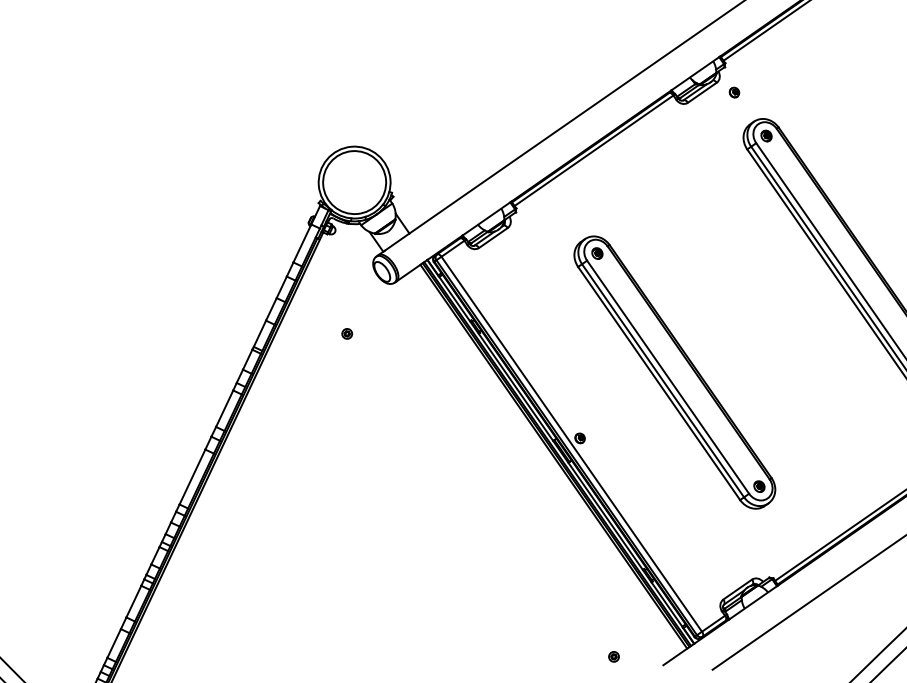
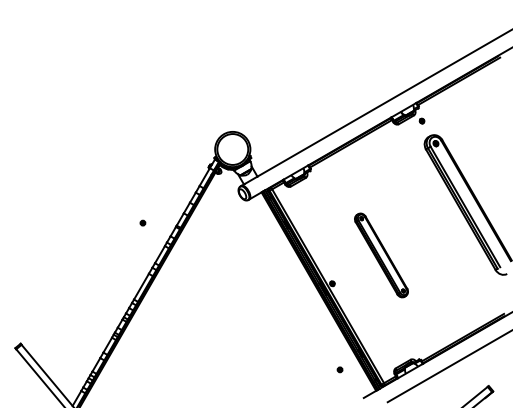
part: (346, 332) -> (142, 222), moved
part: (674, 372) -> (381, 255), size x0.6
part: (612, 656) -> (339, 369), moved

